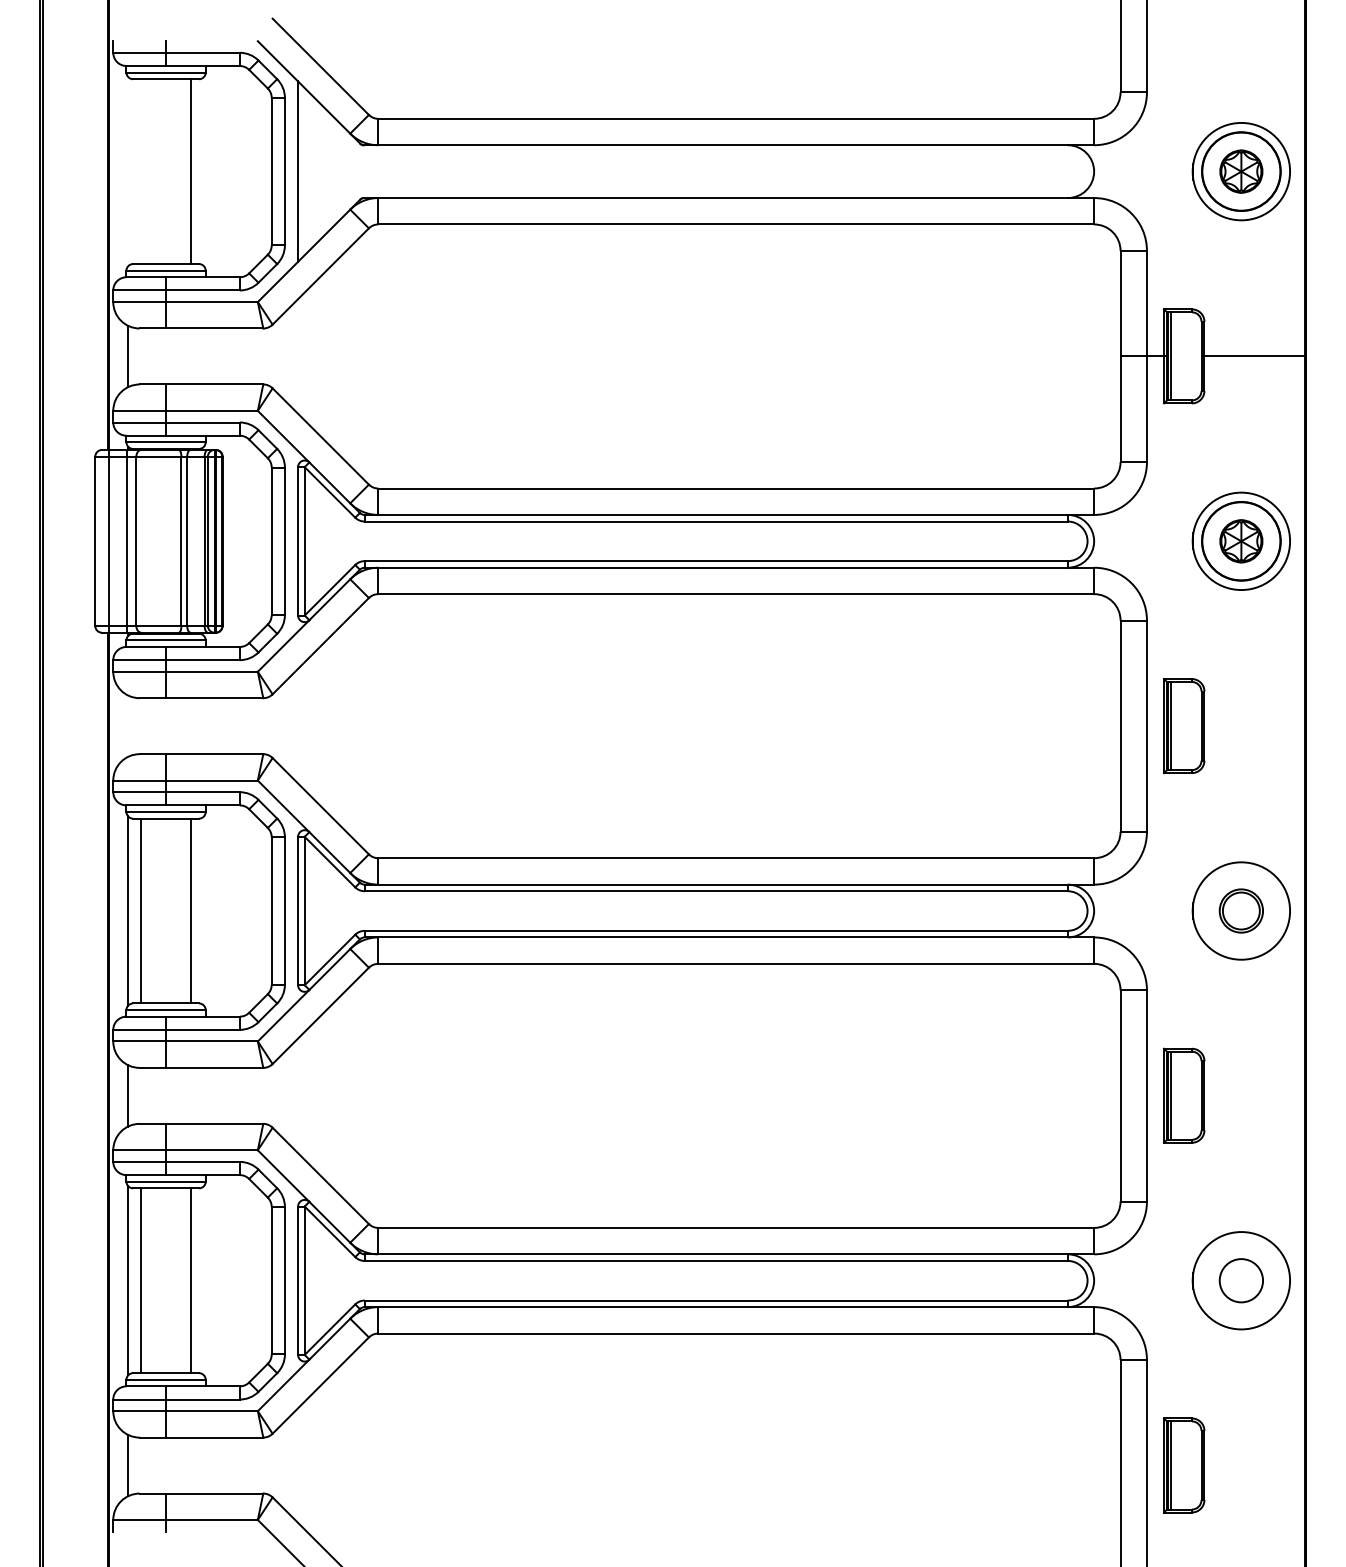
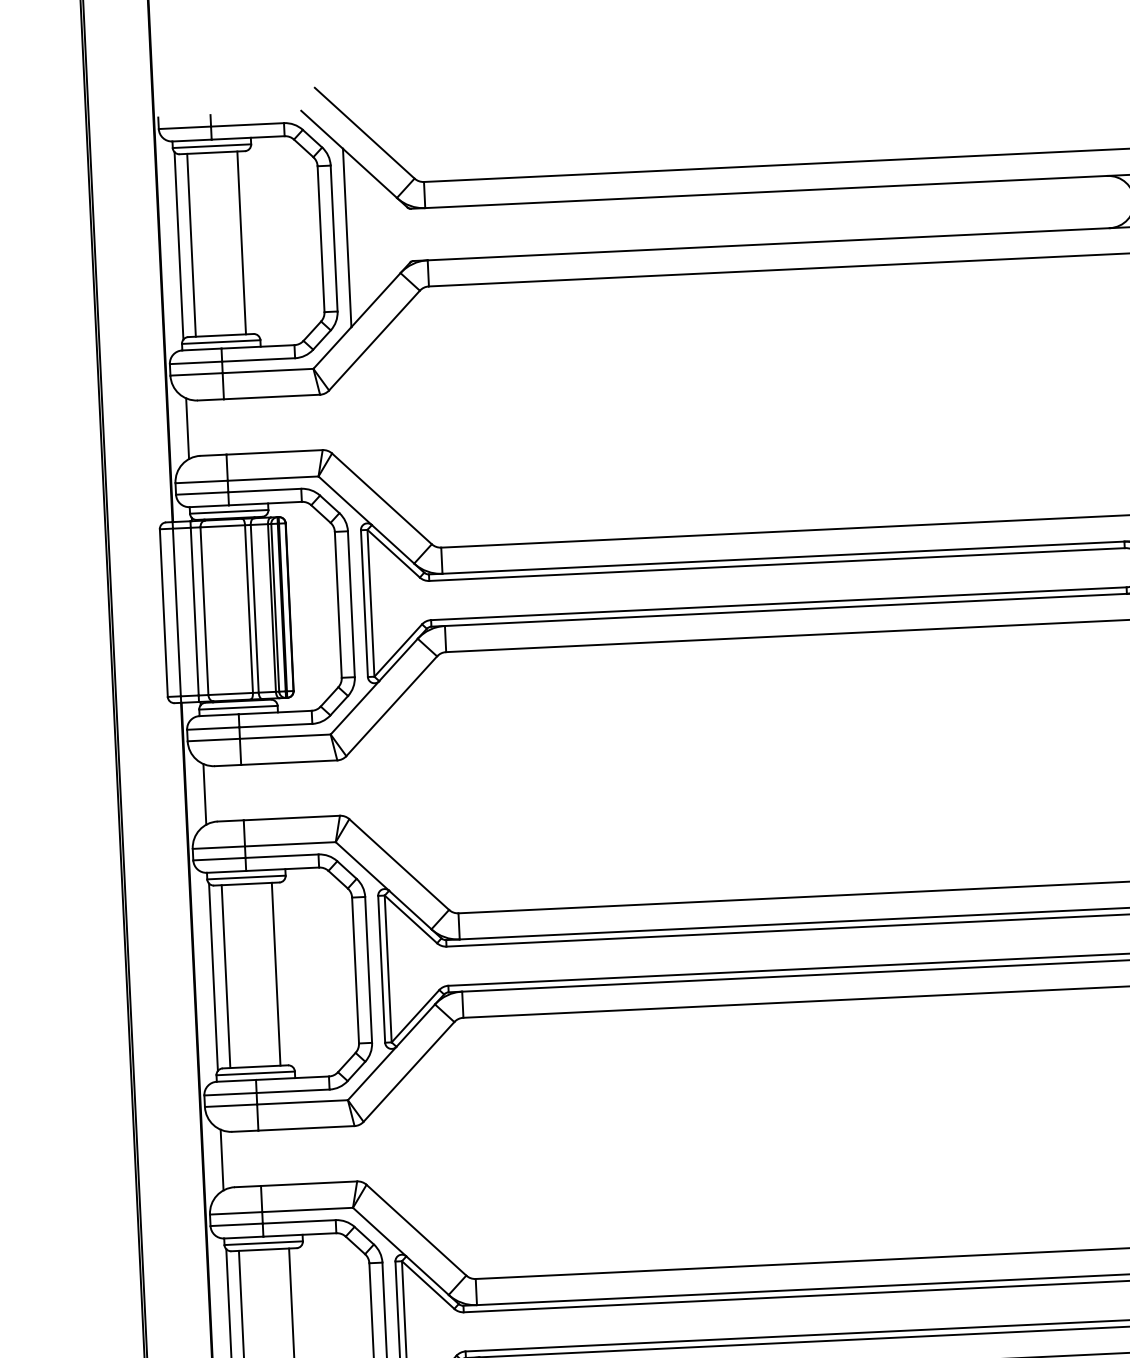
line: (128, 171) -> (179, 245), added
line: (140, 171) -> (191, 245), added
line: (128, 725) -> (205, 793), added

